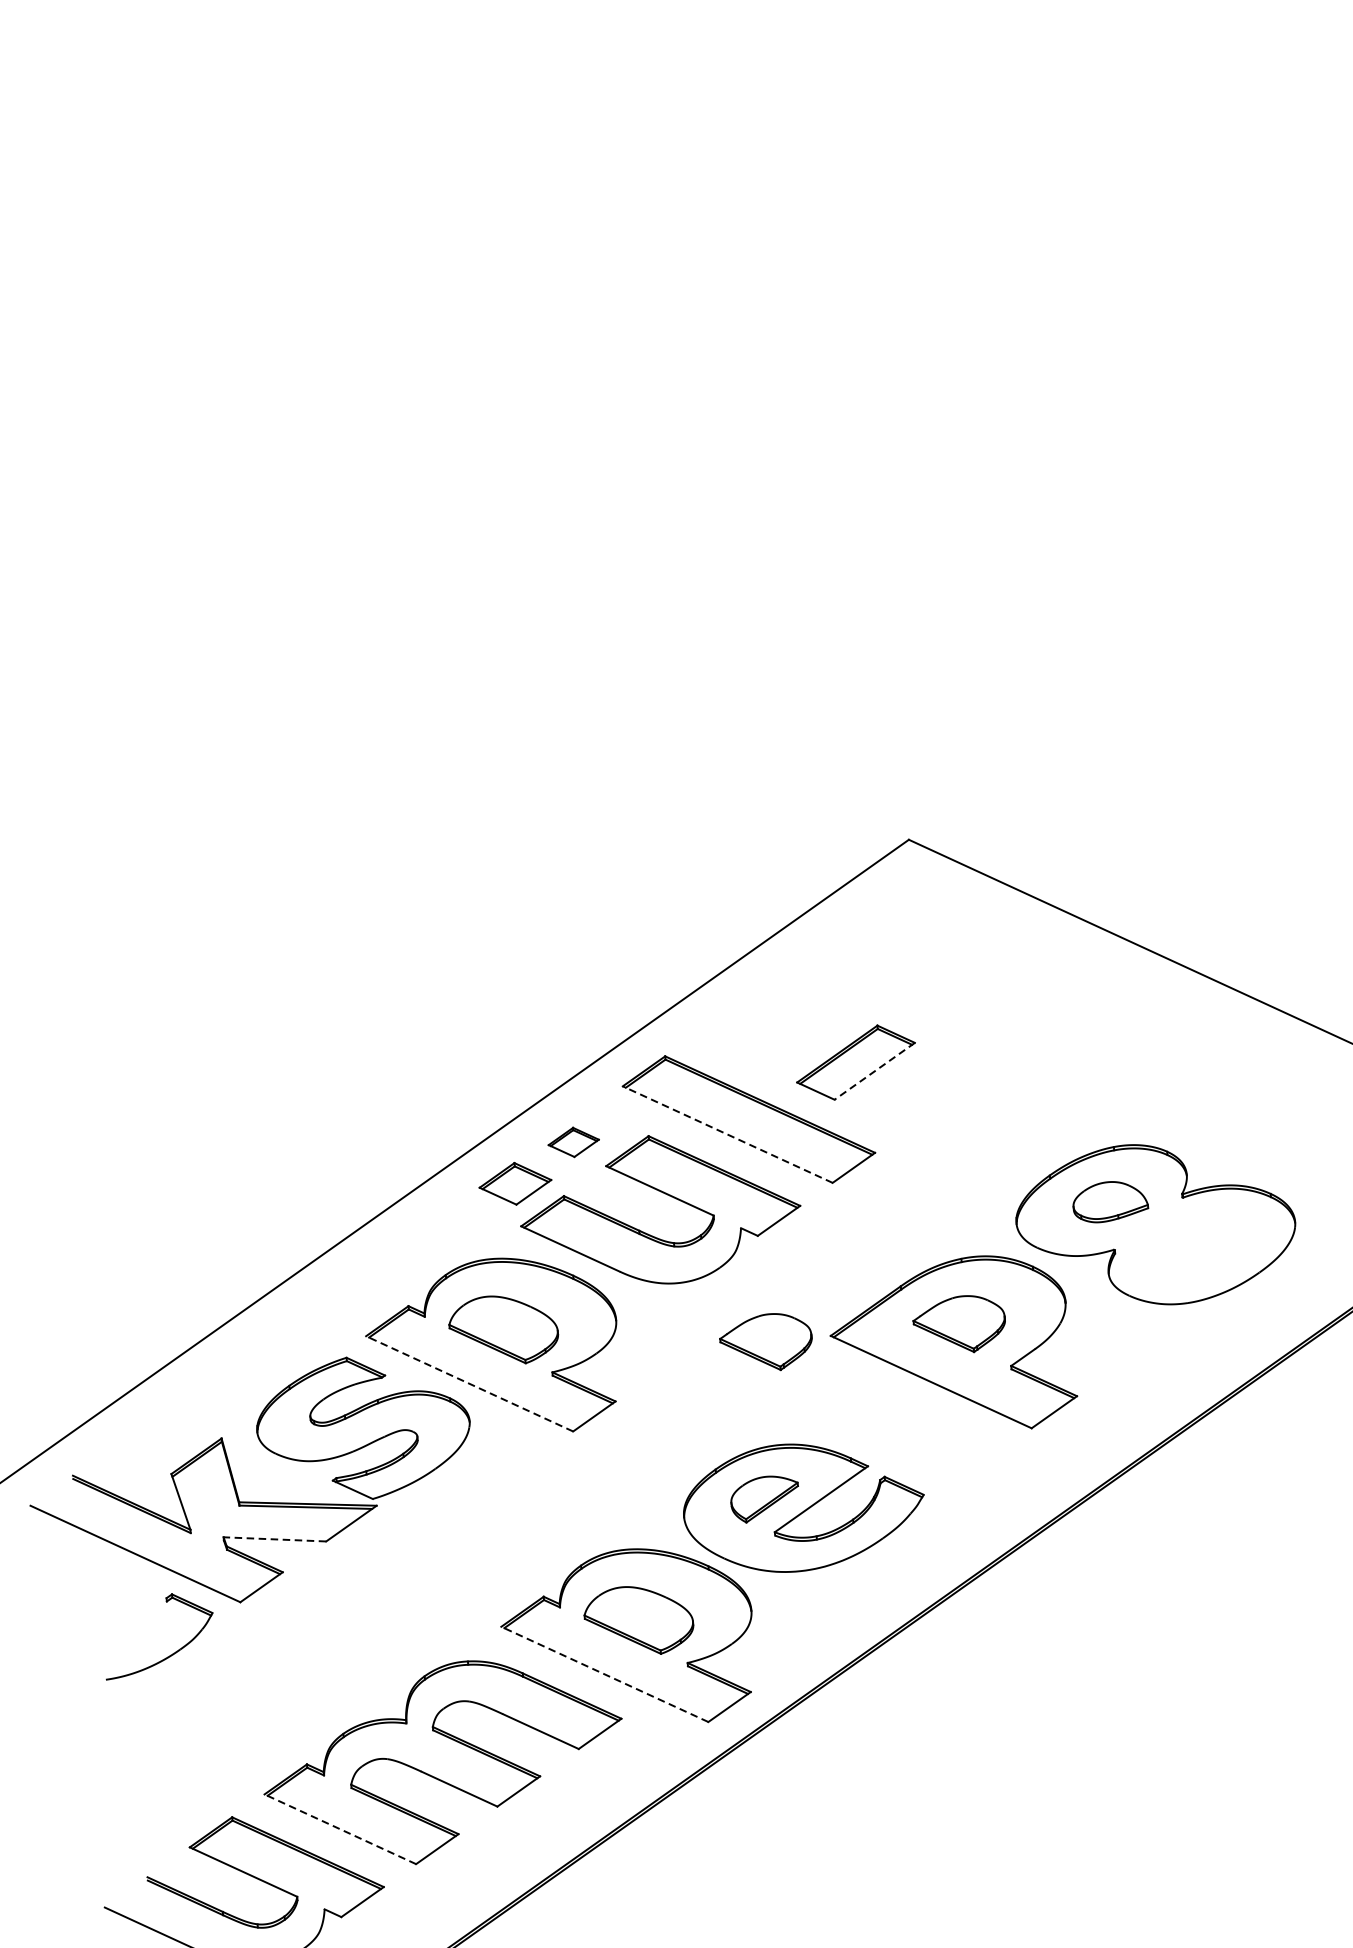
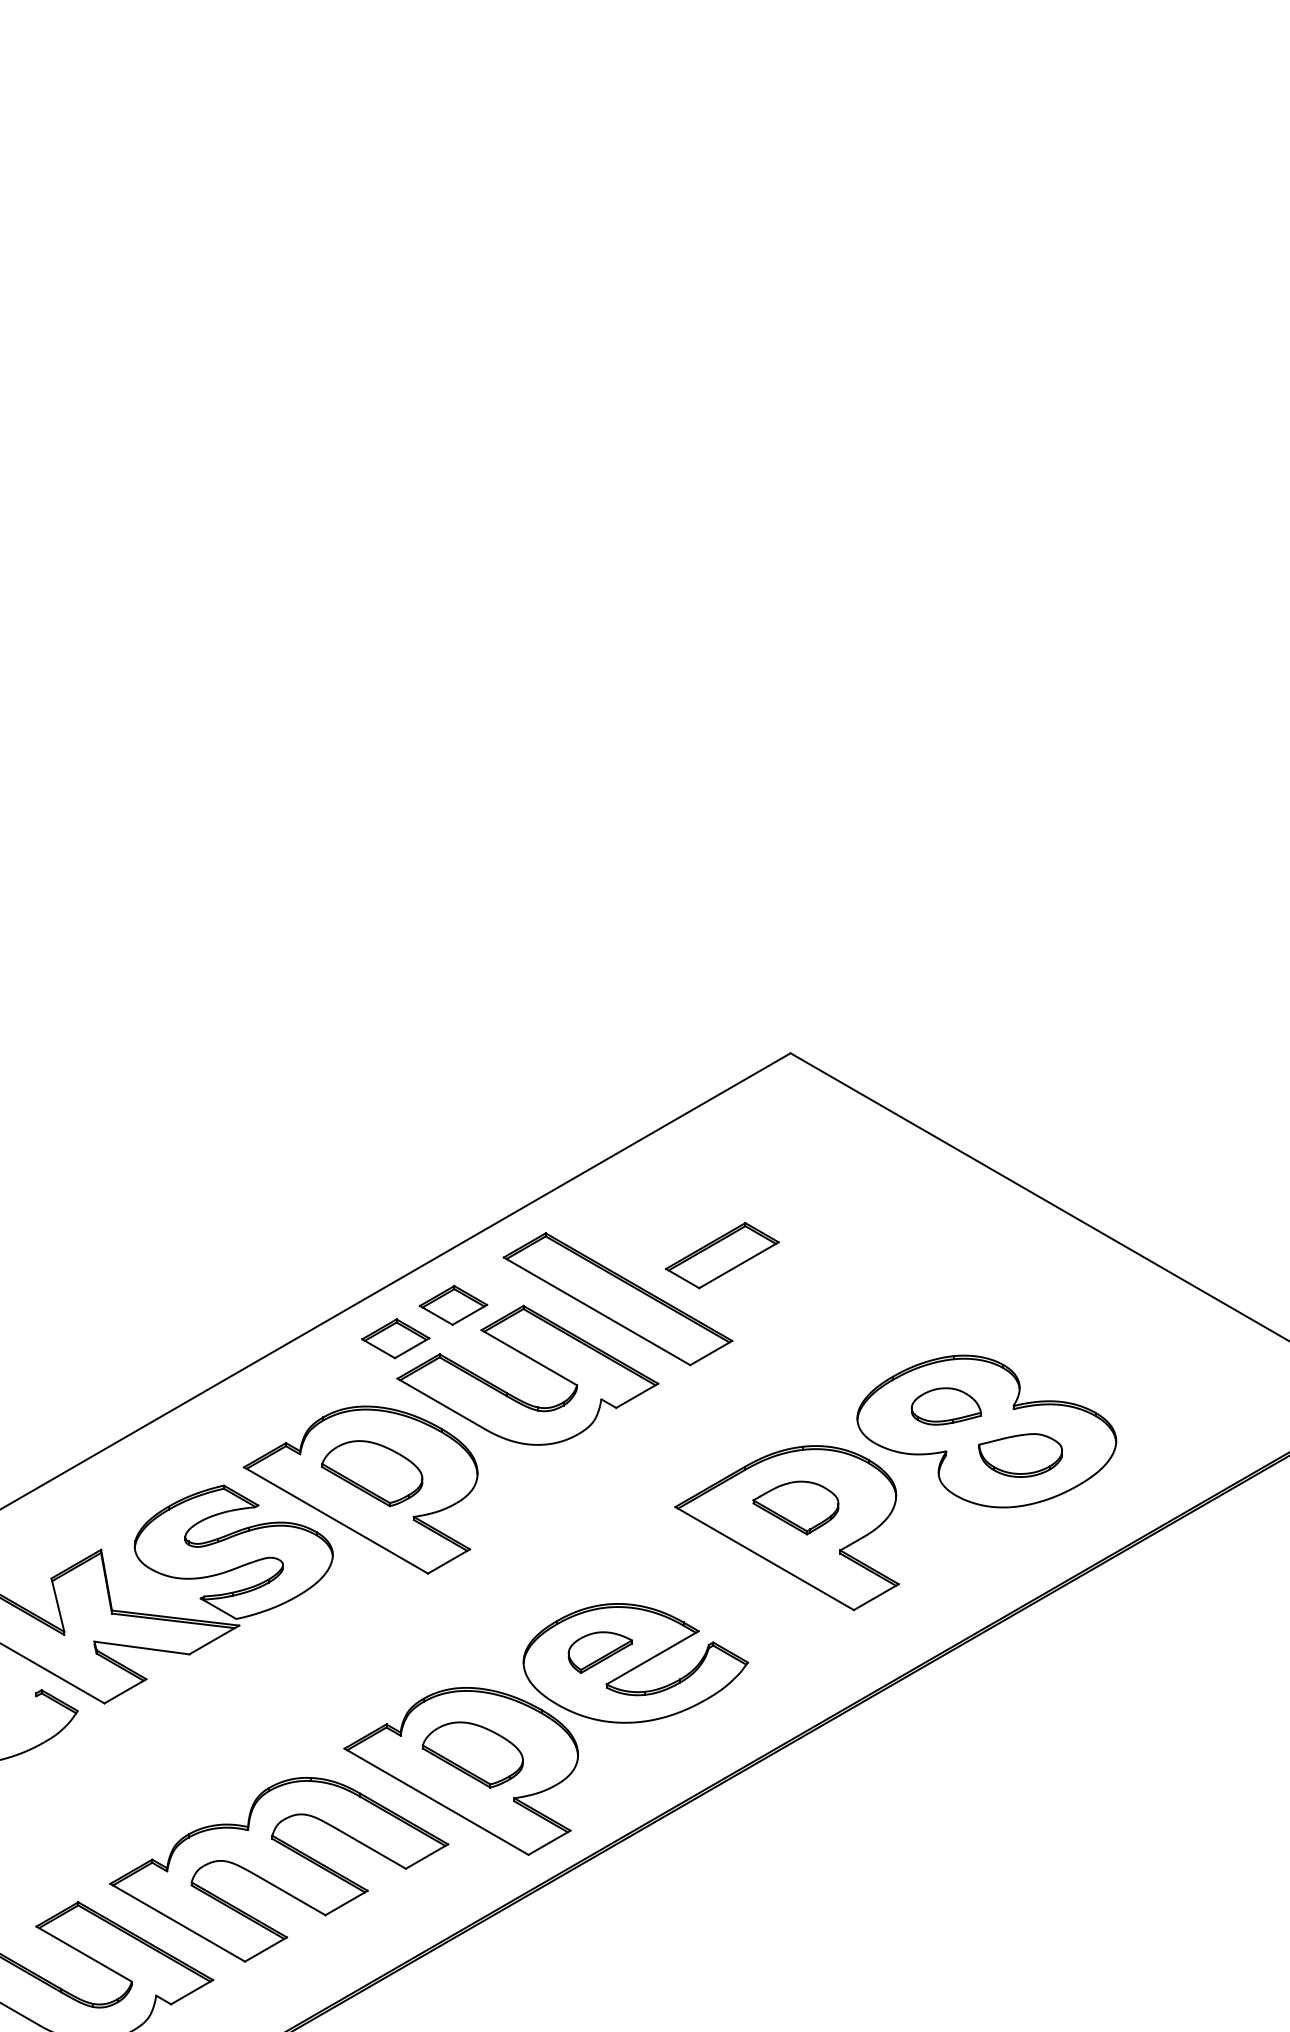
line: (874, 1071) -> (738, 1265), dashed -> solid
line: (728, 1134) -> (597, 1311), dashed -> solid
part: (573, 1141) -> (453, 1304), size x1.43
part: (1194, 1246) -> (1020, 1455), added
part: (765, 1342) -> (614, 1507), removed
line: (469, 1383) -> (335, 1520), dashed -> solid
line: (274, 1539) -> (141, 1648), dashed -> solid
line: (604, 1674) -> (436, 1801), dashed -> solid
line: (340, 1829) -> (177, 1922), dashed -> solid

